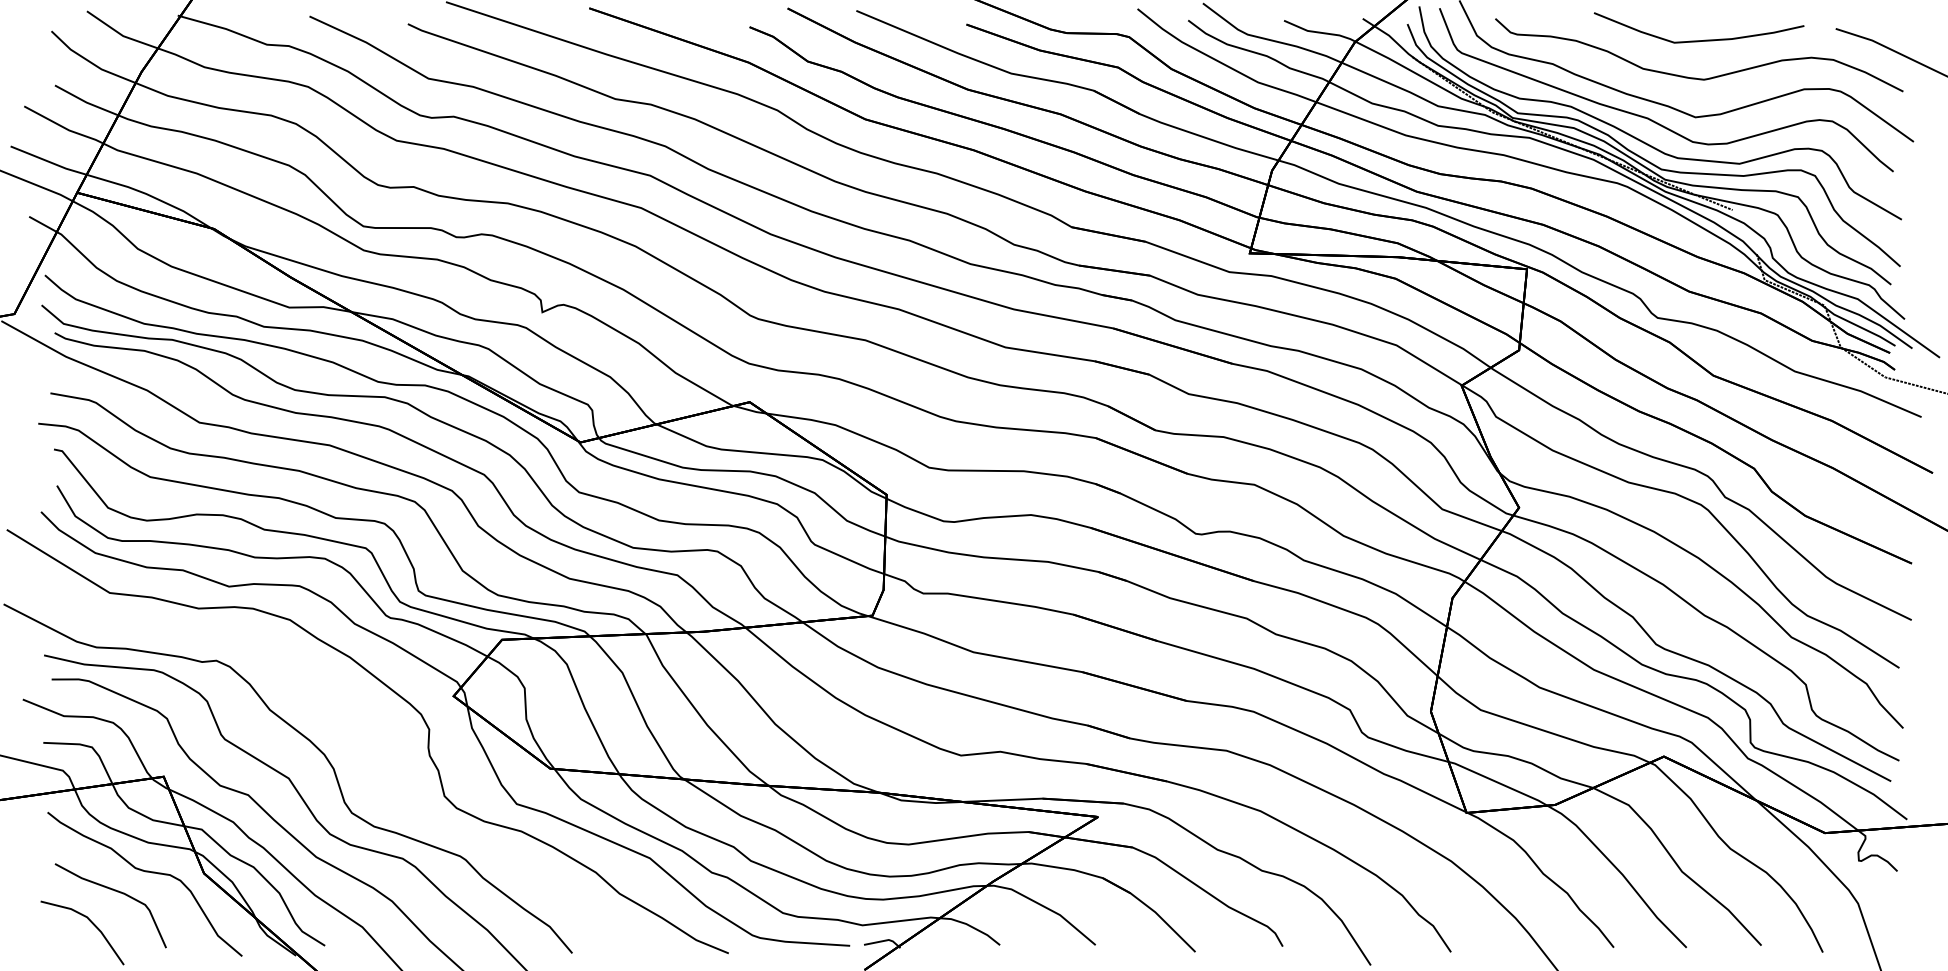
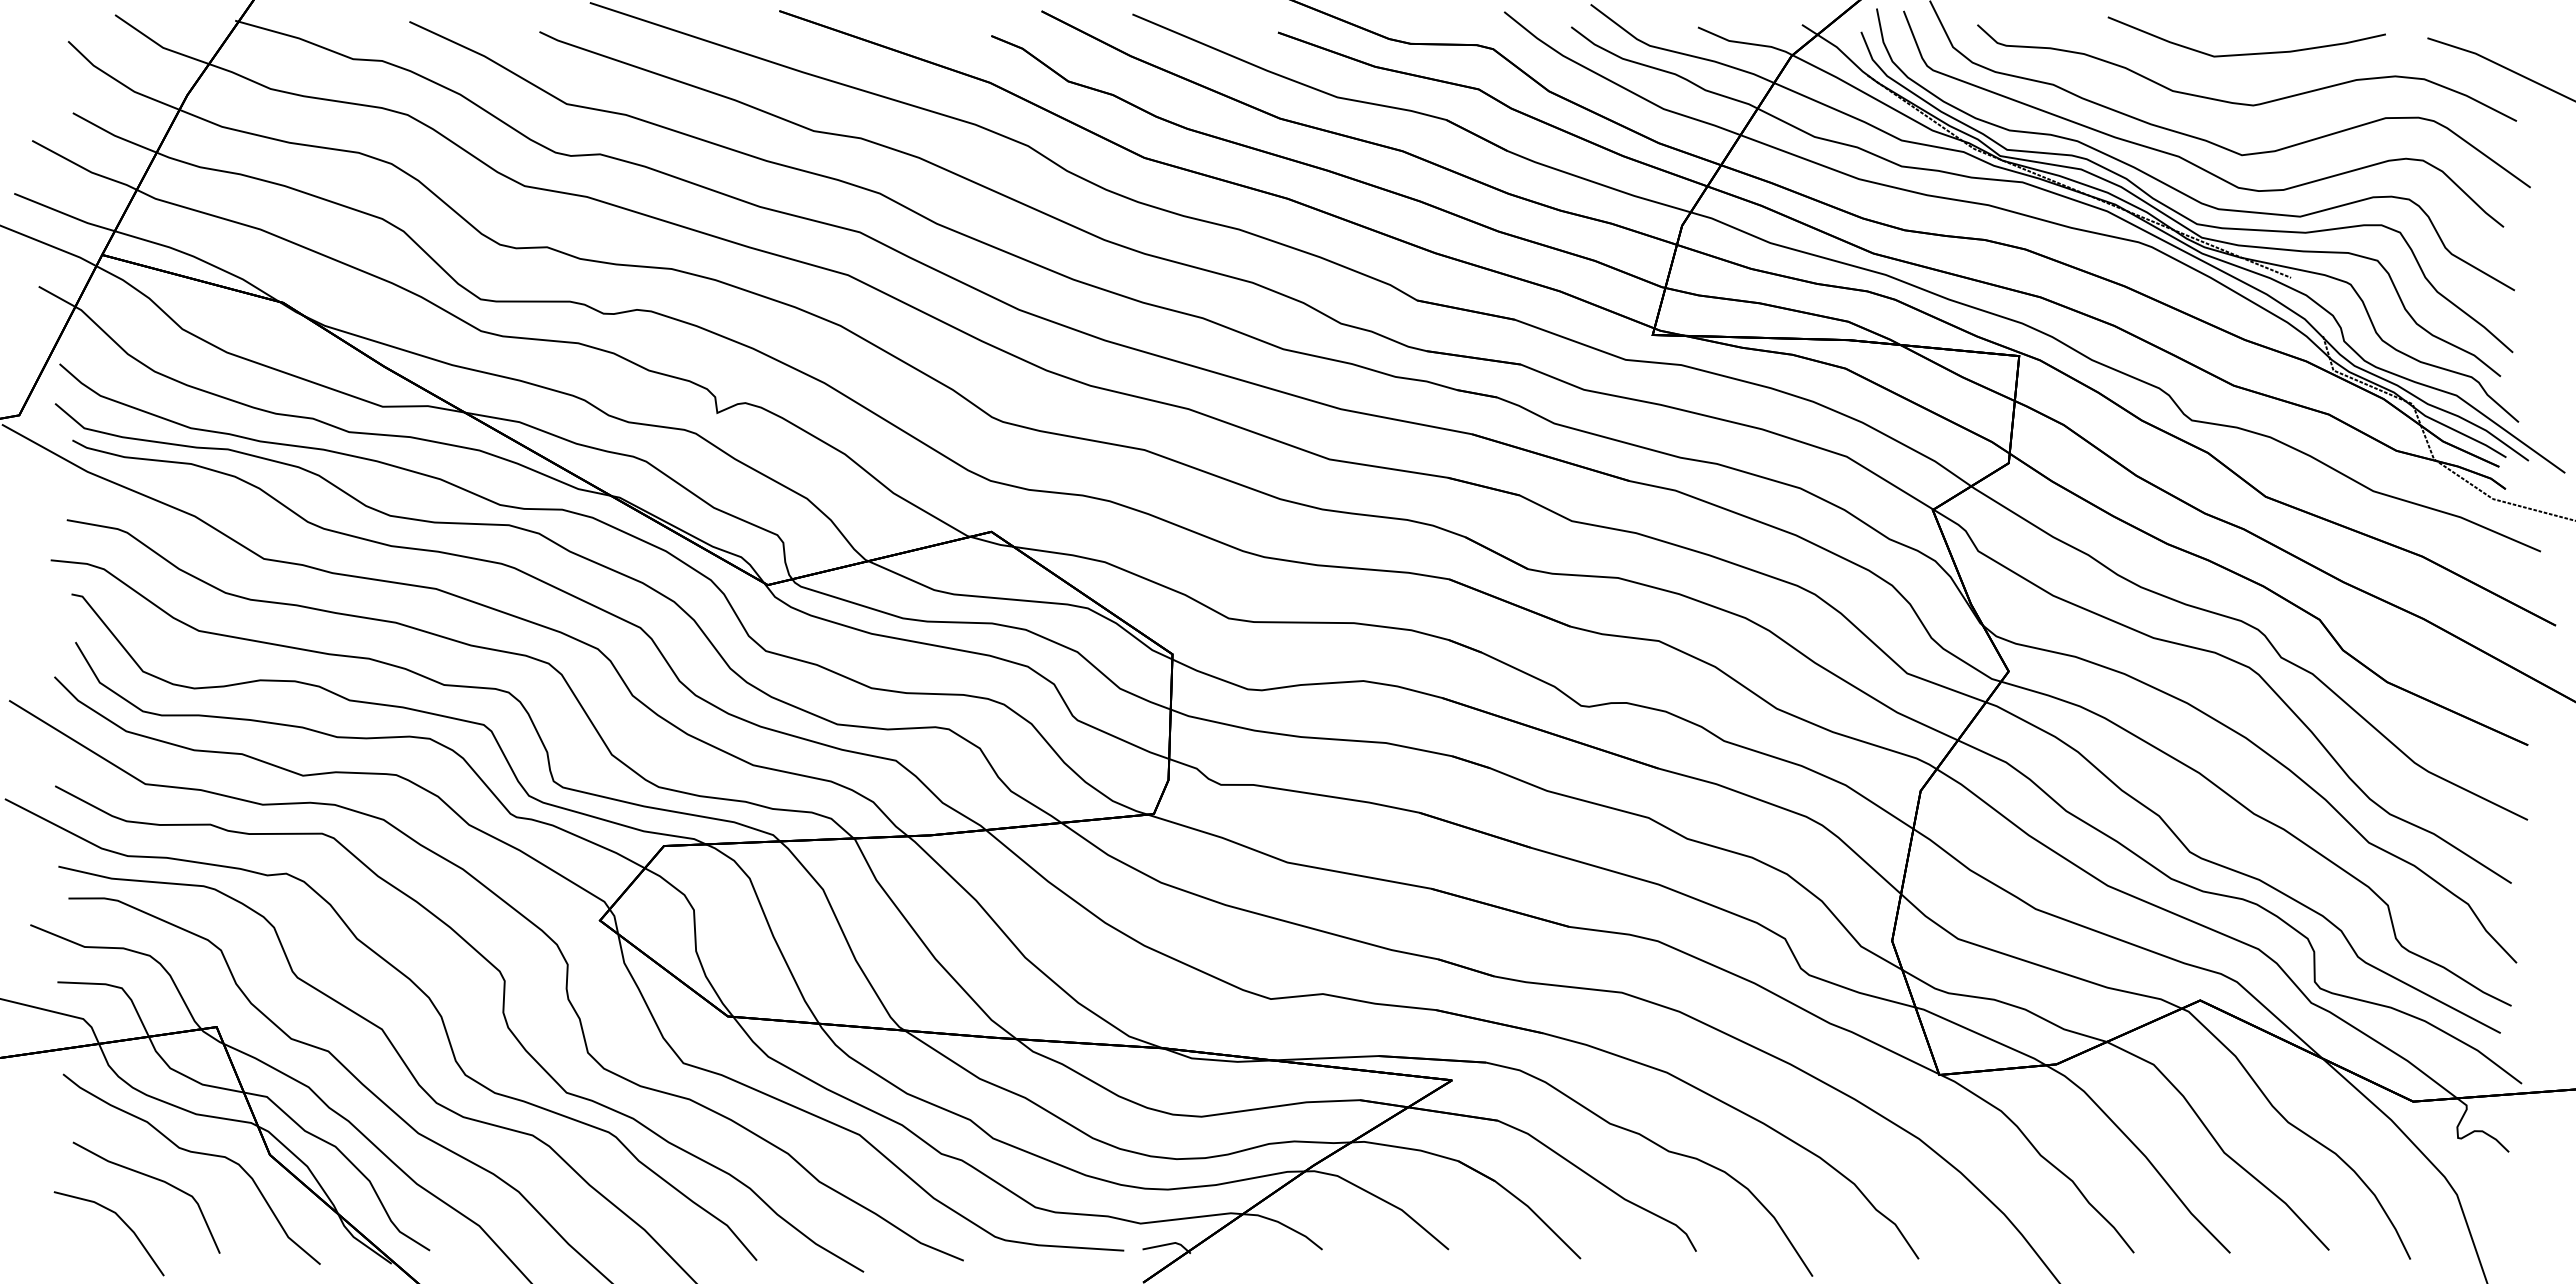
part: (379, 766) -> (502, 1013), added

